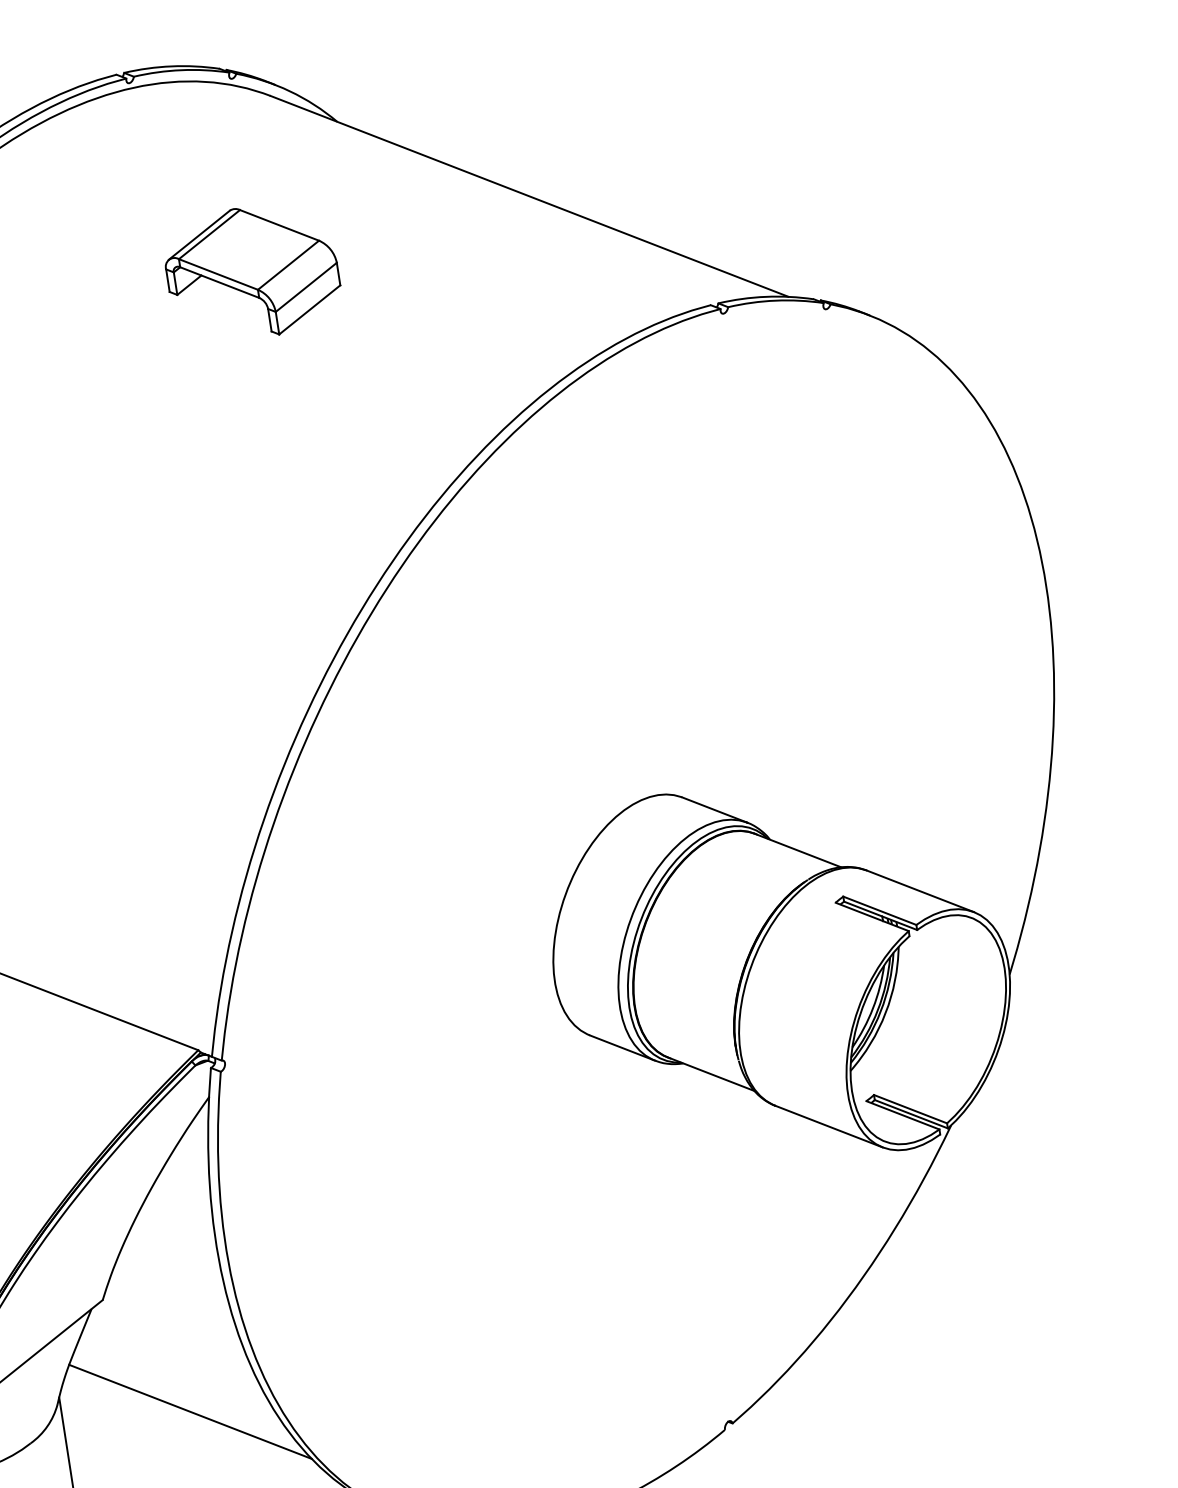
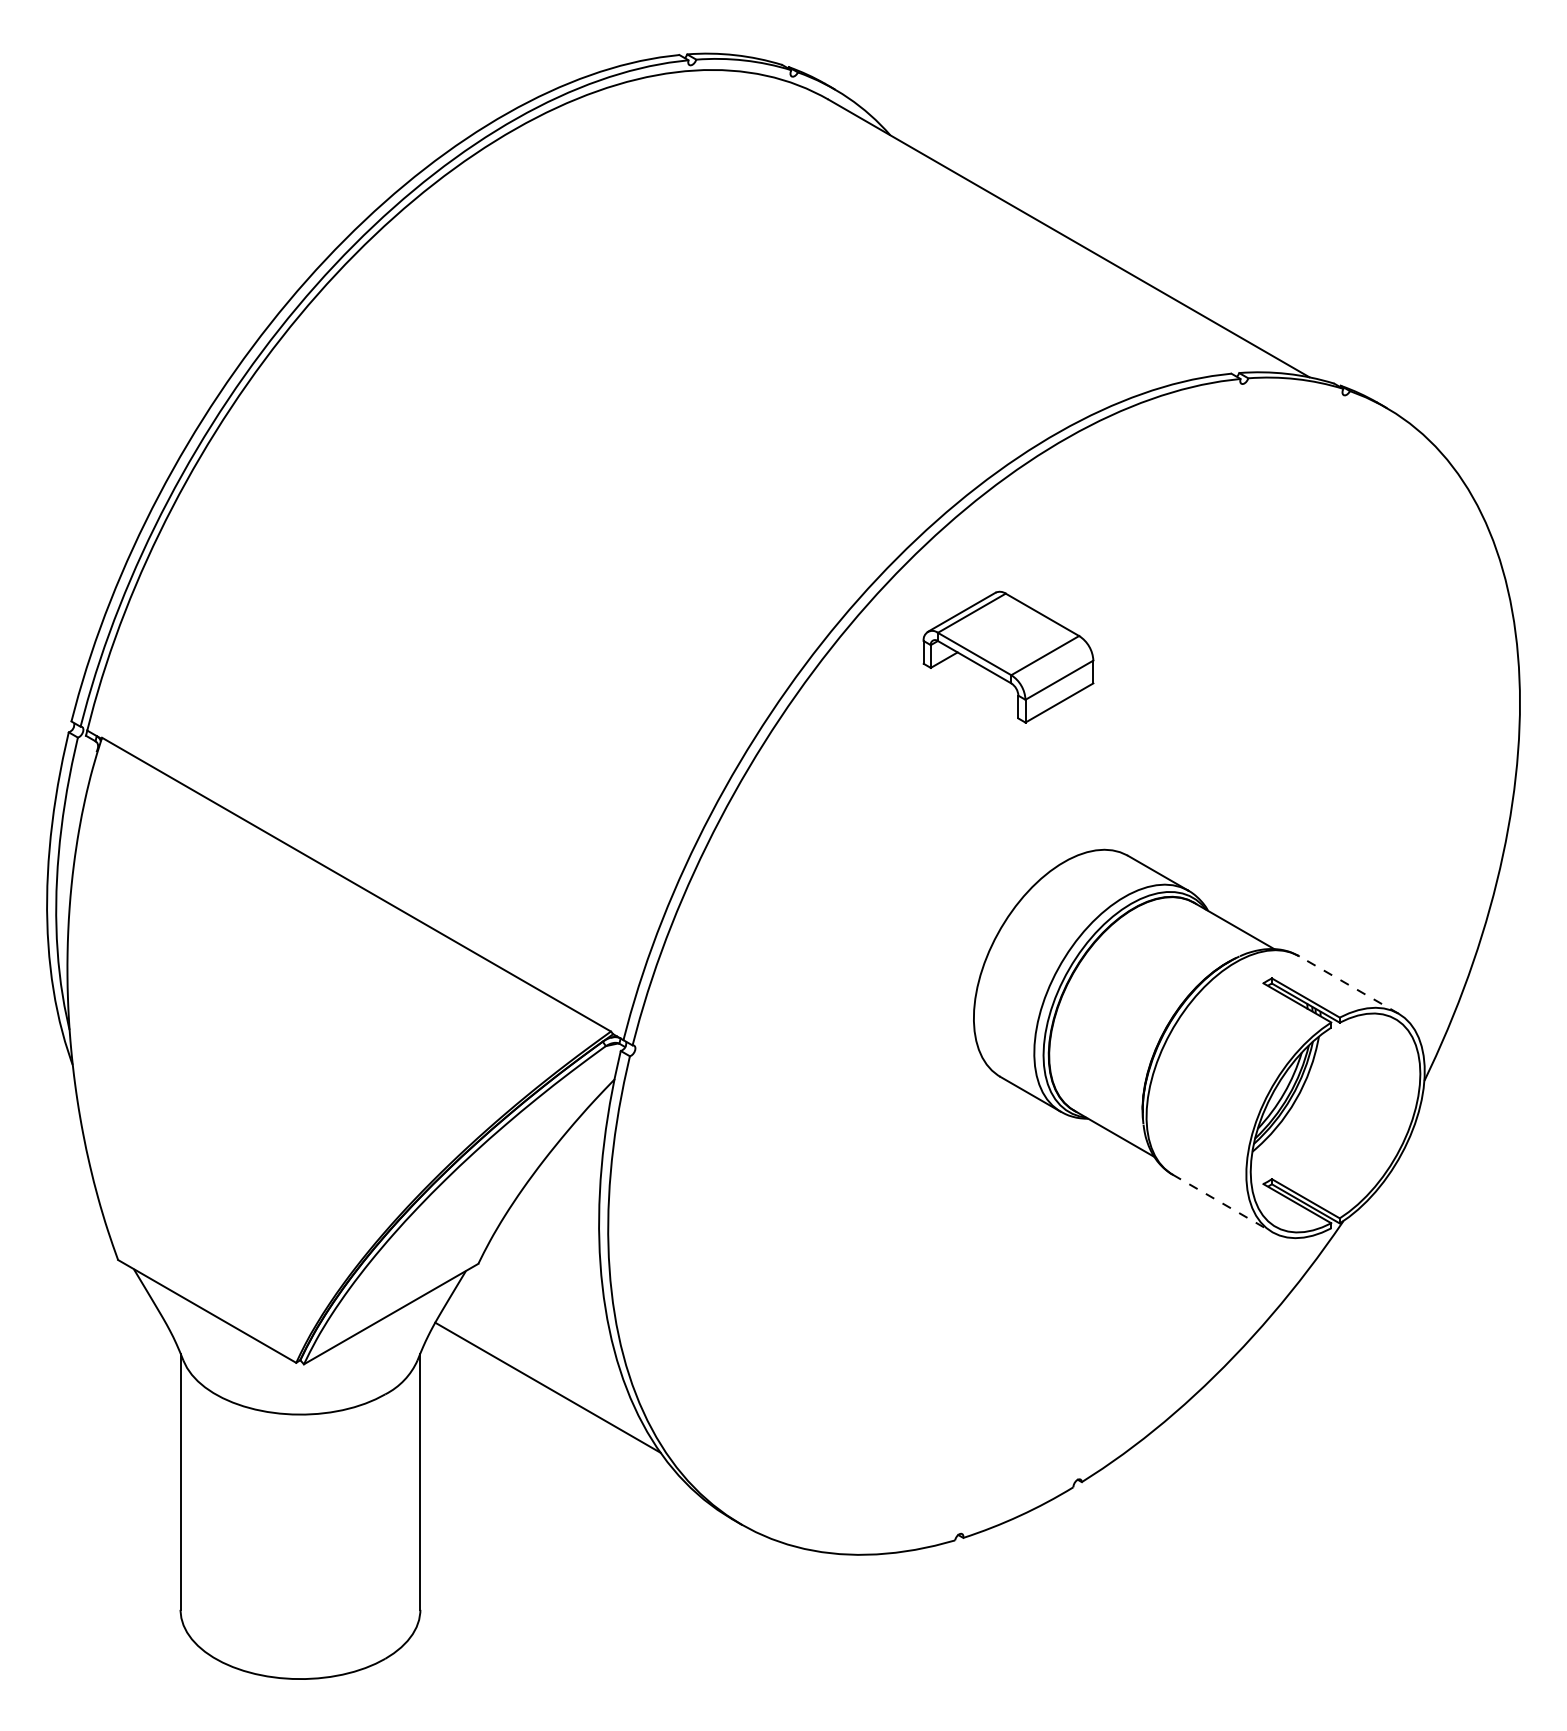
part: (252, 271) -> (1008, 656), moved
line: (919, 890) -> (1348, 984), solid -> dashed
line: (828, 1126) -> (1222, 1203), solid -> dashed

